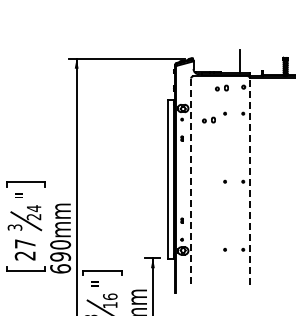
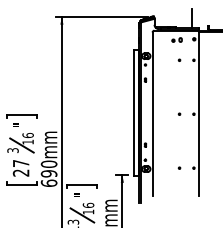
part: (208, 119) -> (166, 64), removed
line: (250, 181) -> (199, 114), dashed -> solid
line: (191, 182) -> (152, 114), dashed -> solid
text: (33, 212) -> (27, 138), 24 -> 16

